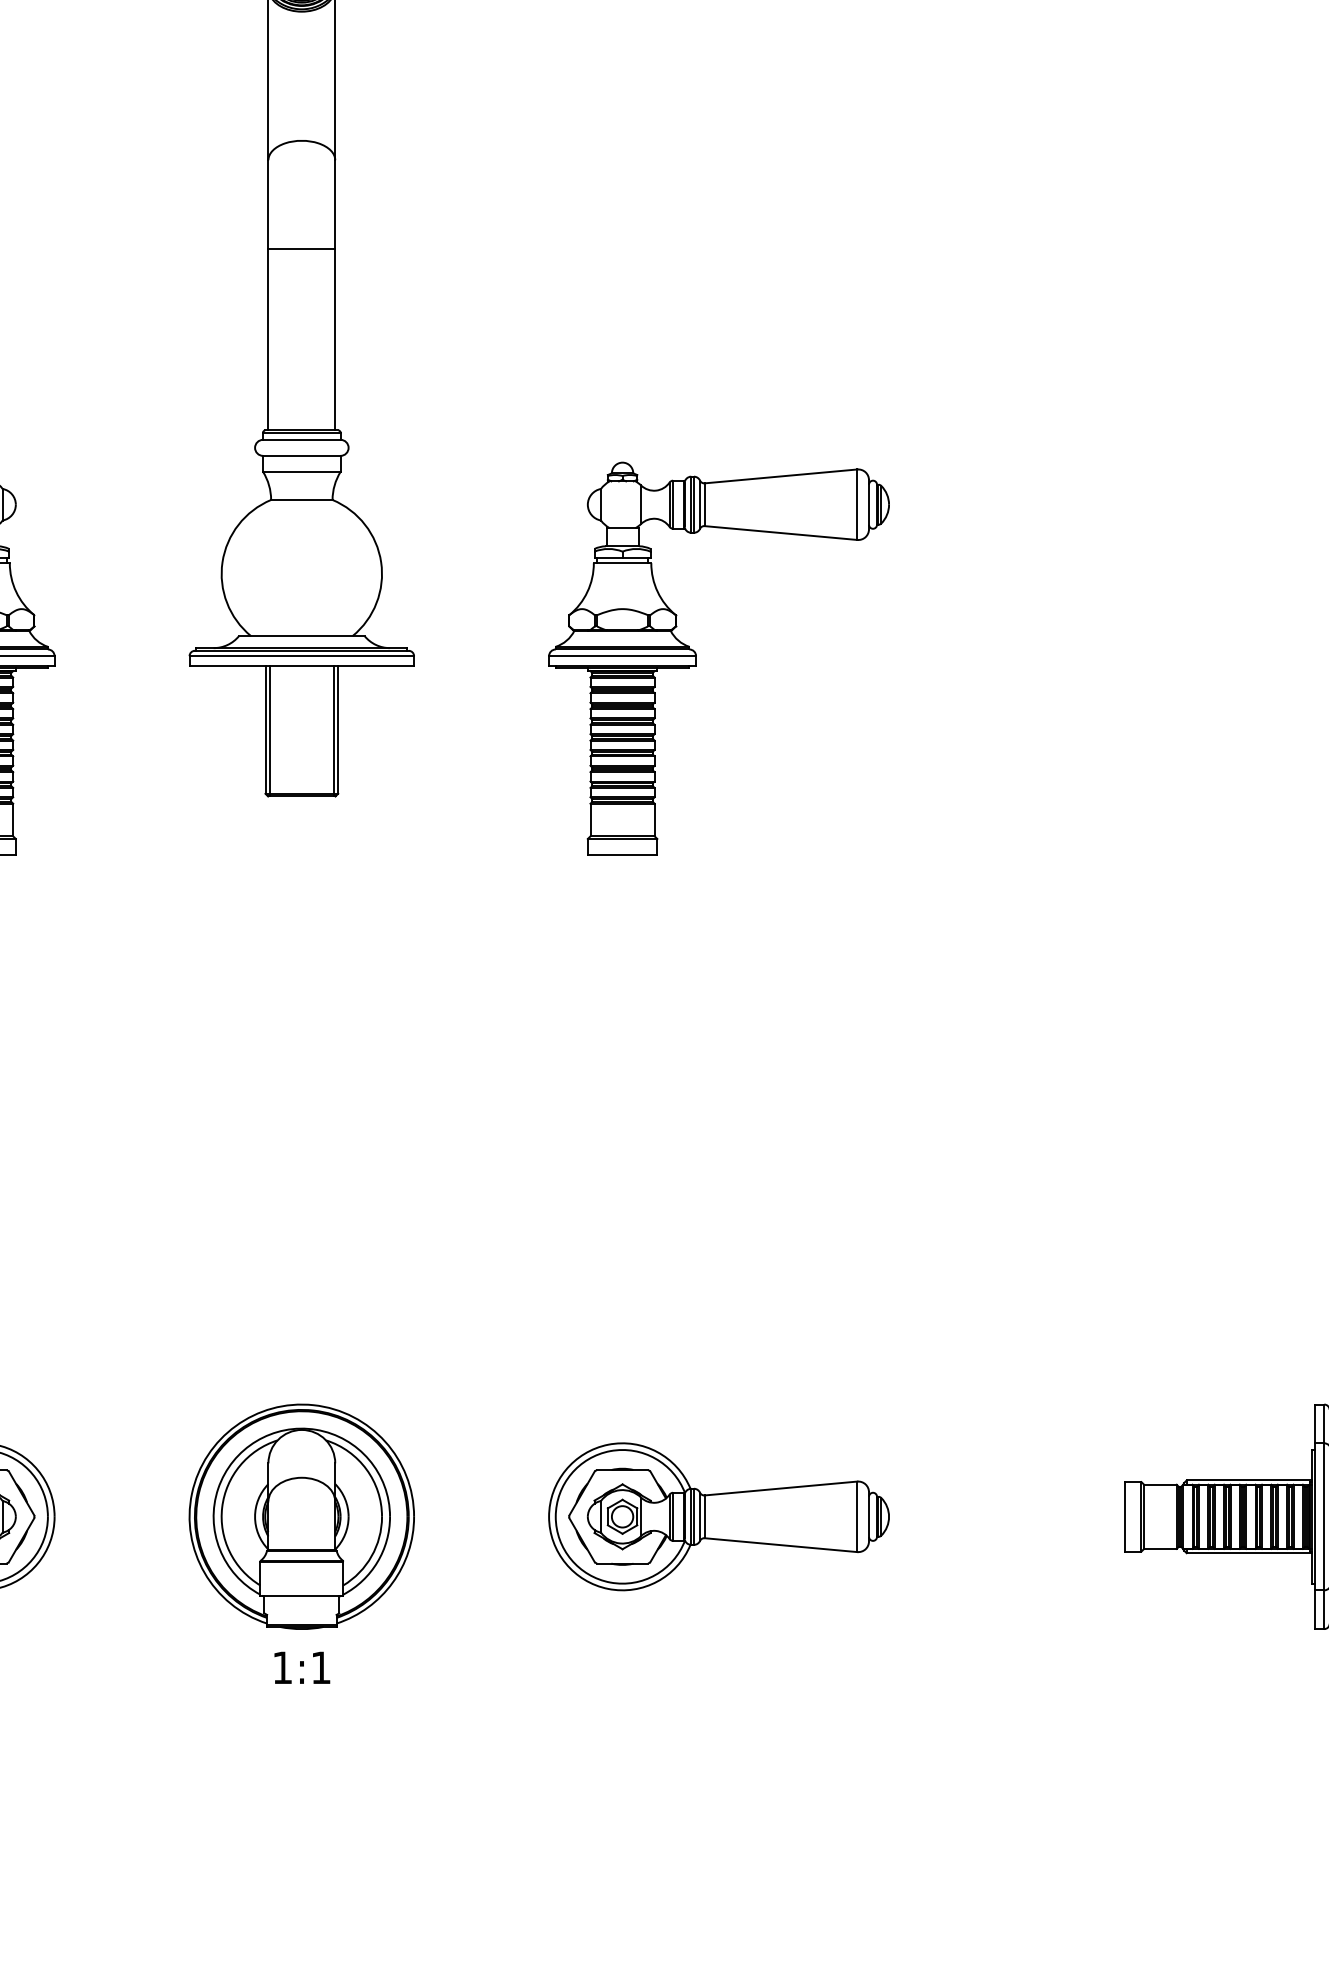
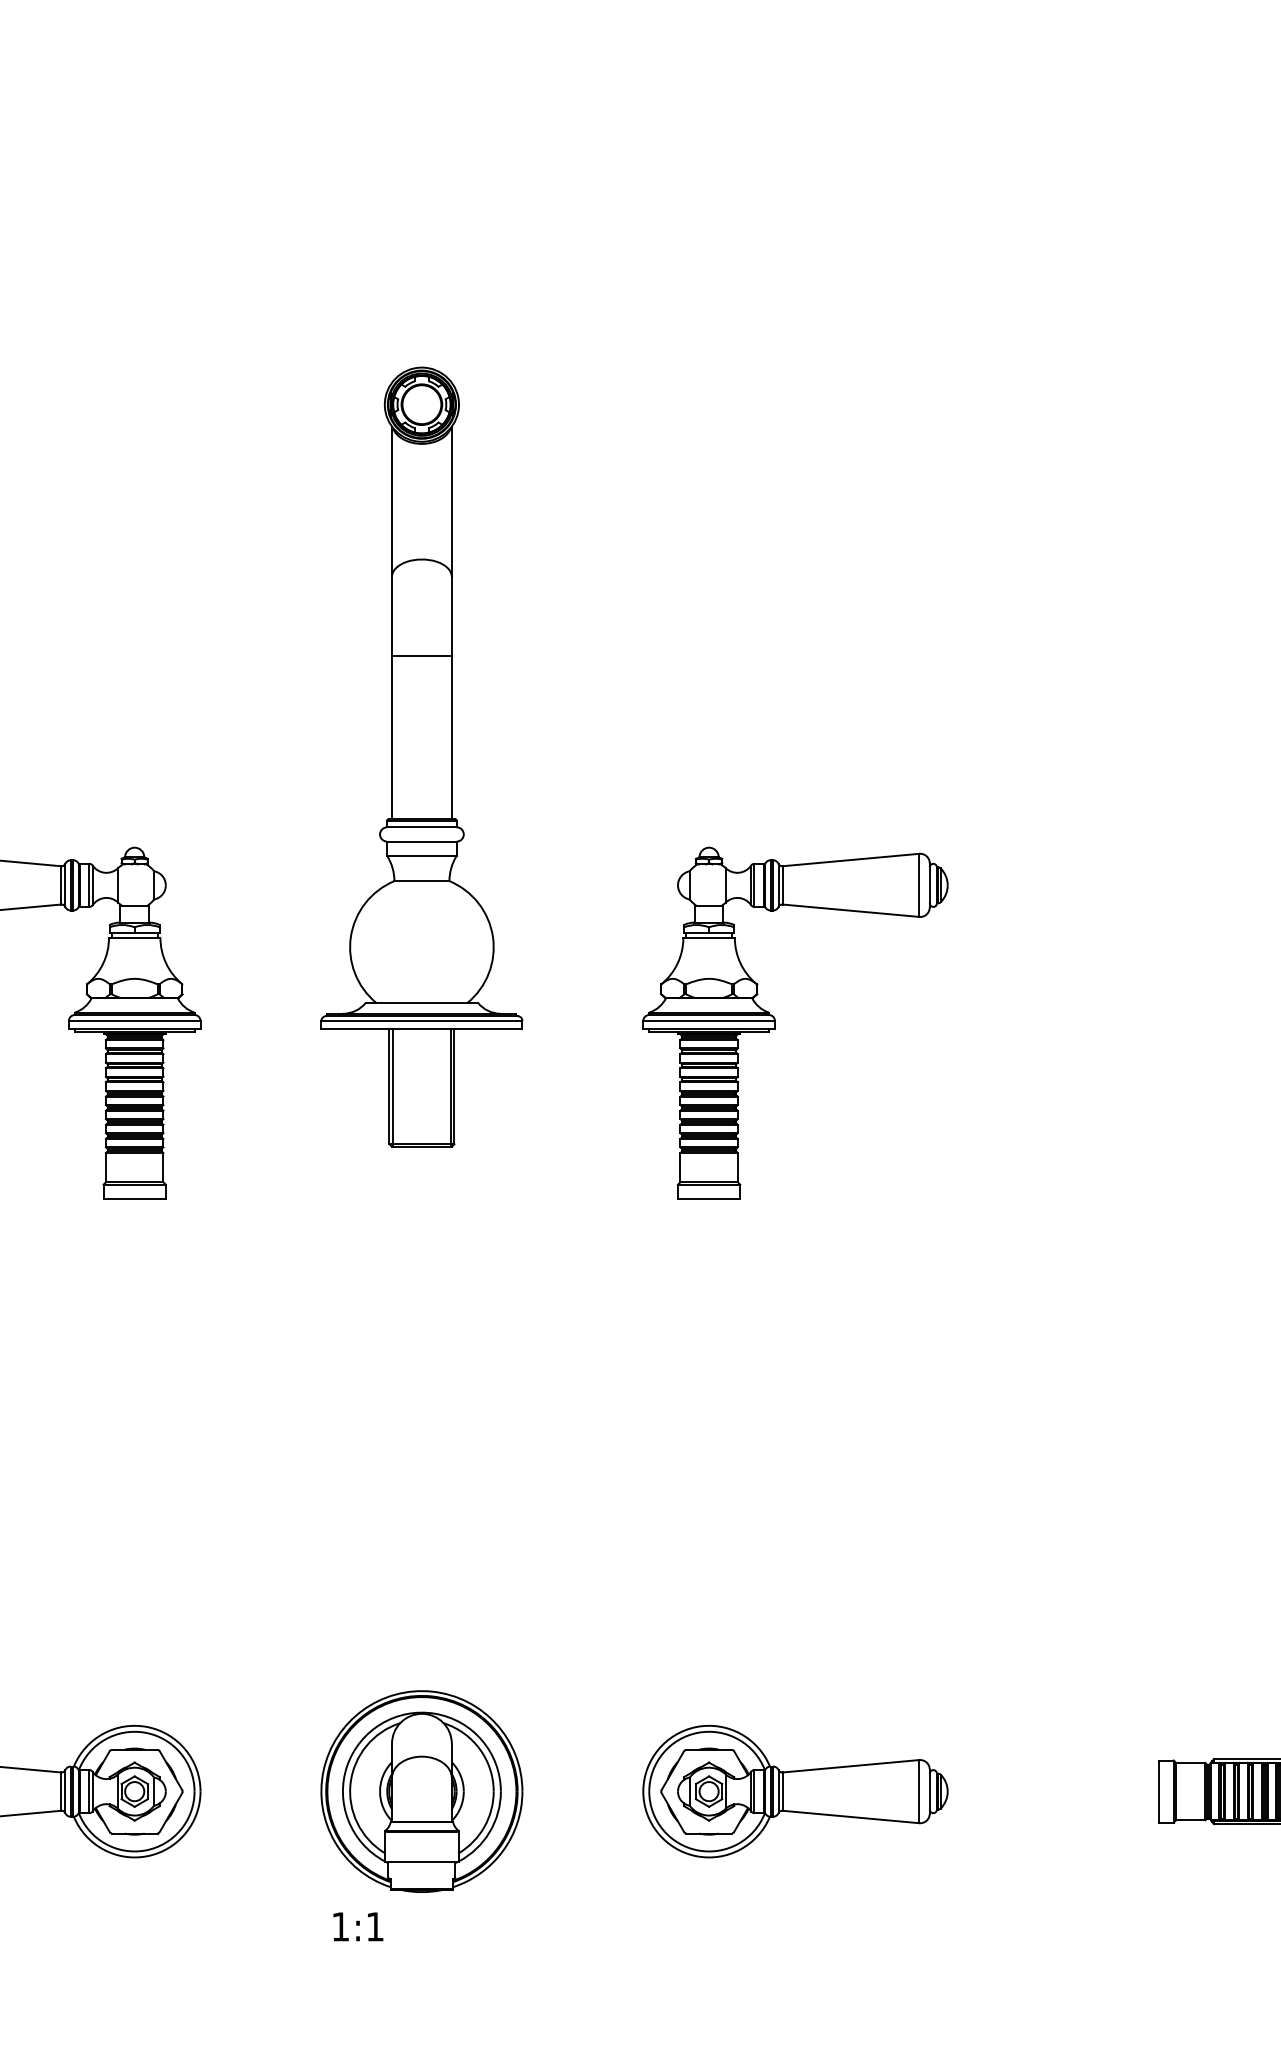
text: (302, 1667) -> (358, 1926), moved

